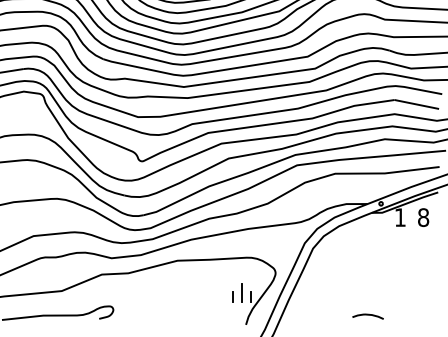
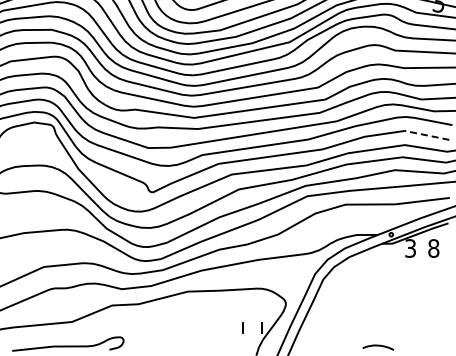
line: (417, 104) -> (427, 135), solid -> dashed
text: (400, 217) -> (410, 248), 1 -> 3
line: (242, 292) -> (252, 323), removed

